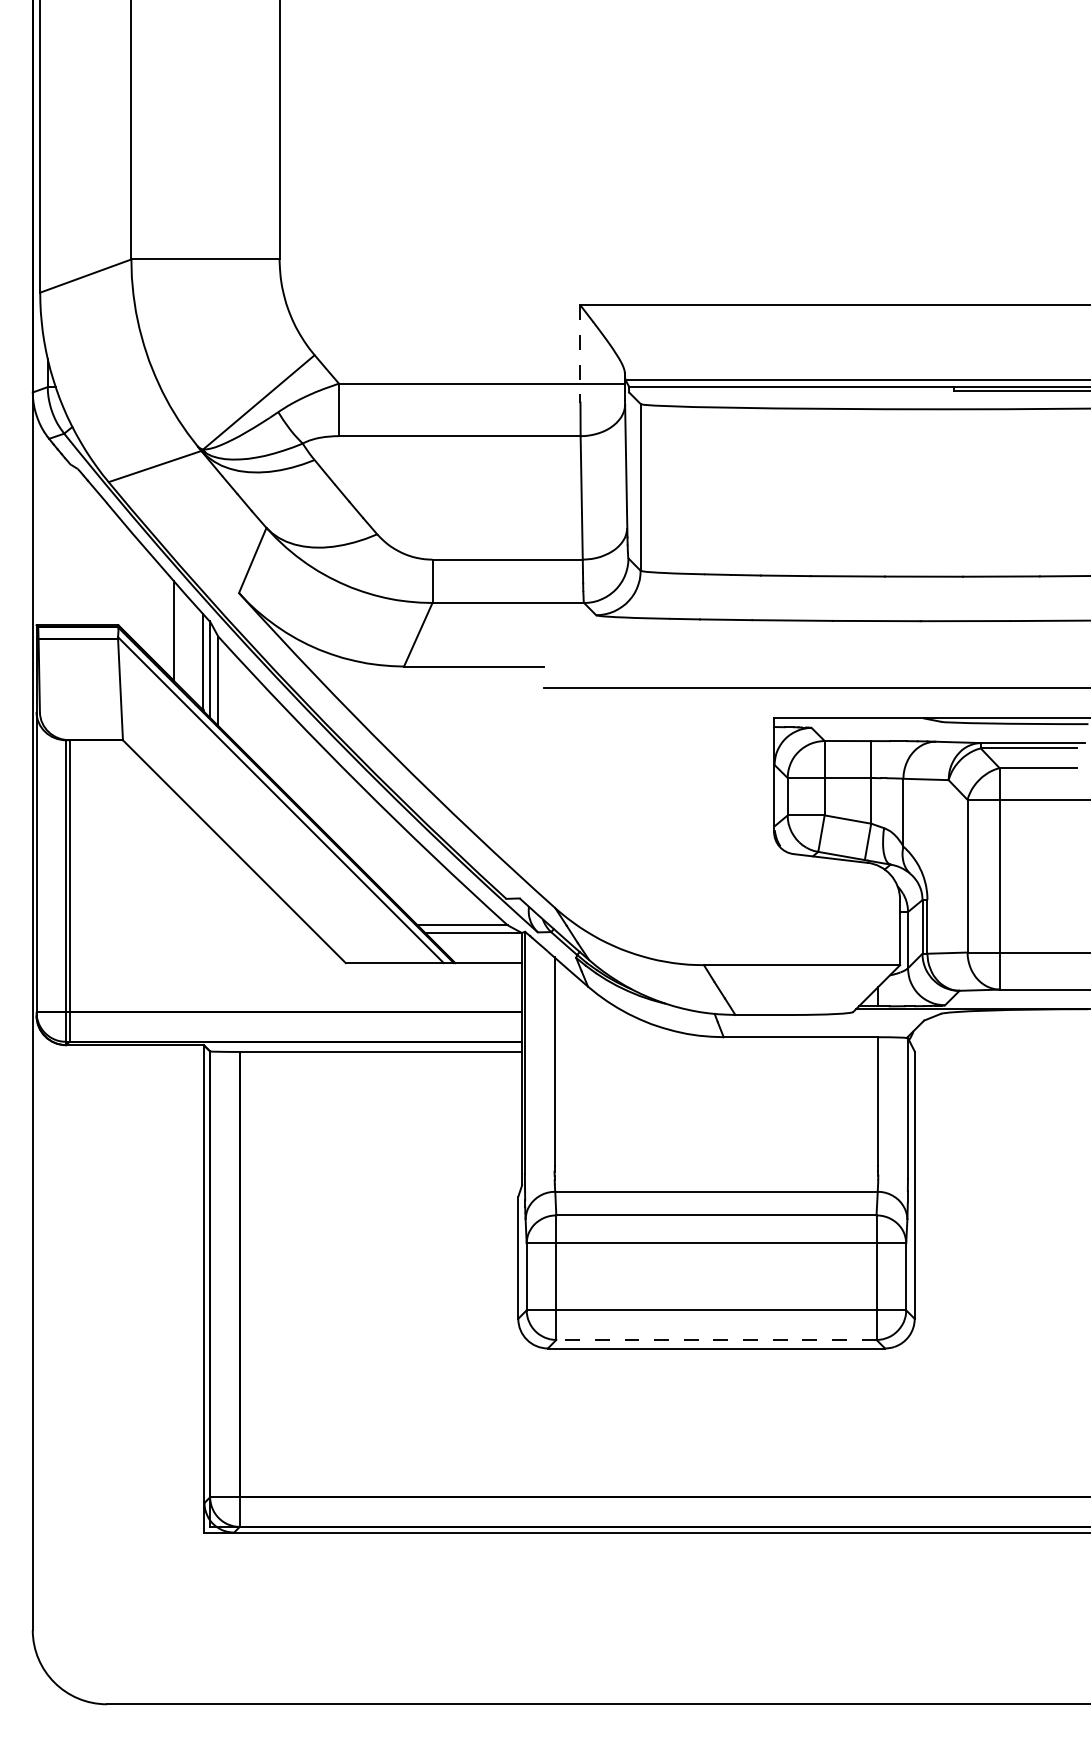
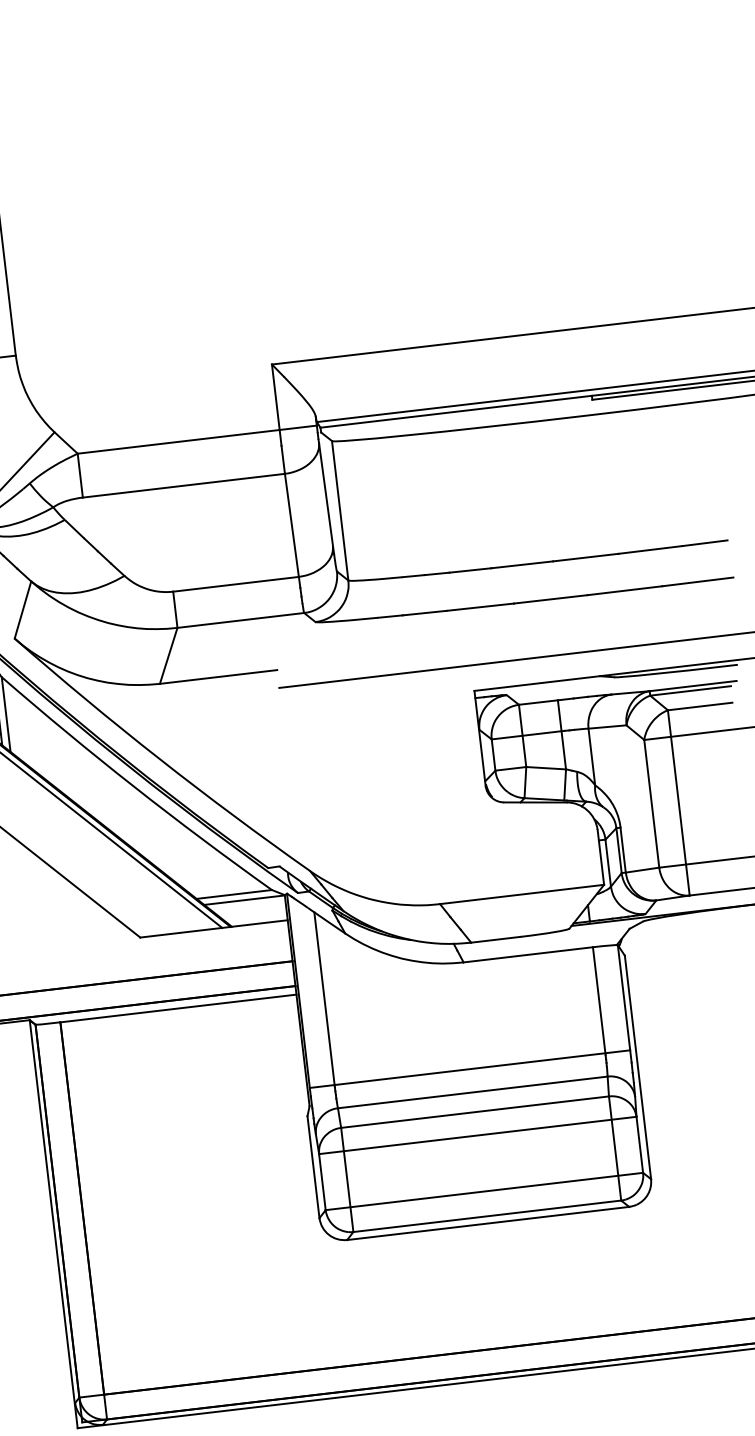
line: (580, 354) -> (276, 405), dashed -> solid
line: (715, 1163) -> (469, 1068), added
line: (715, 1339) -> (486, 1216), dashed -> solid

